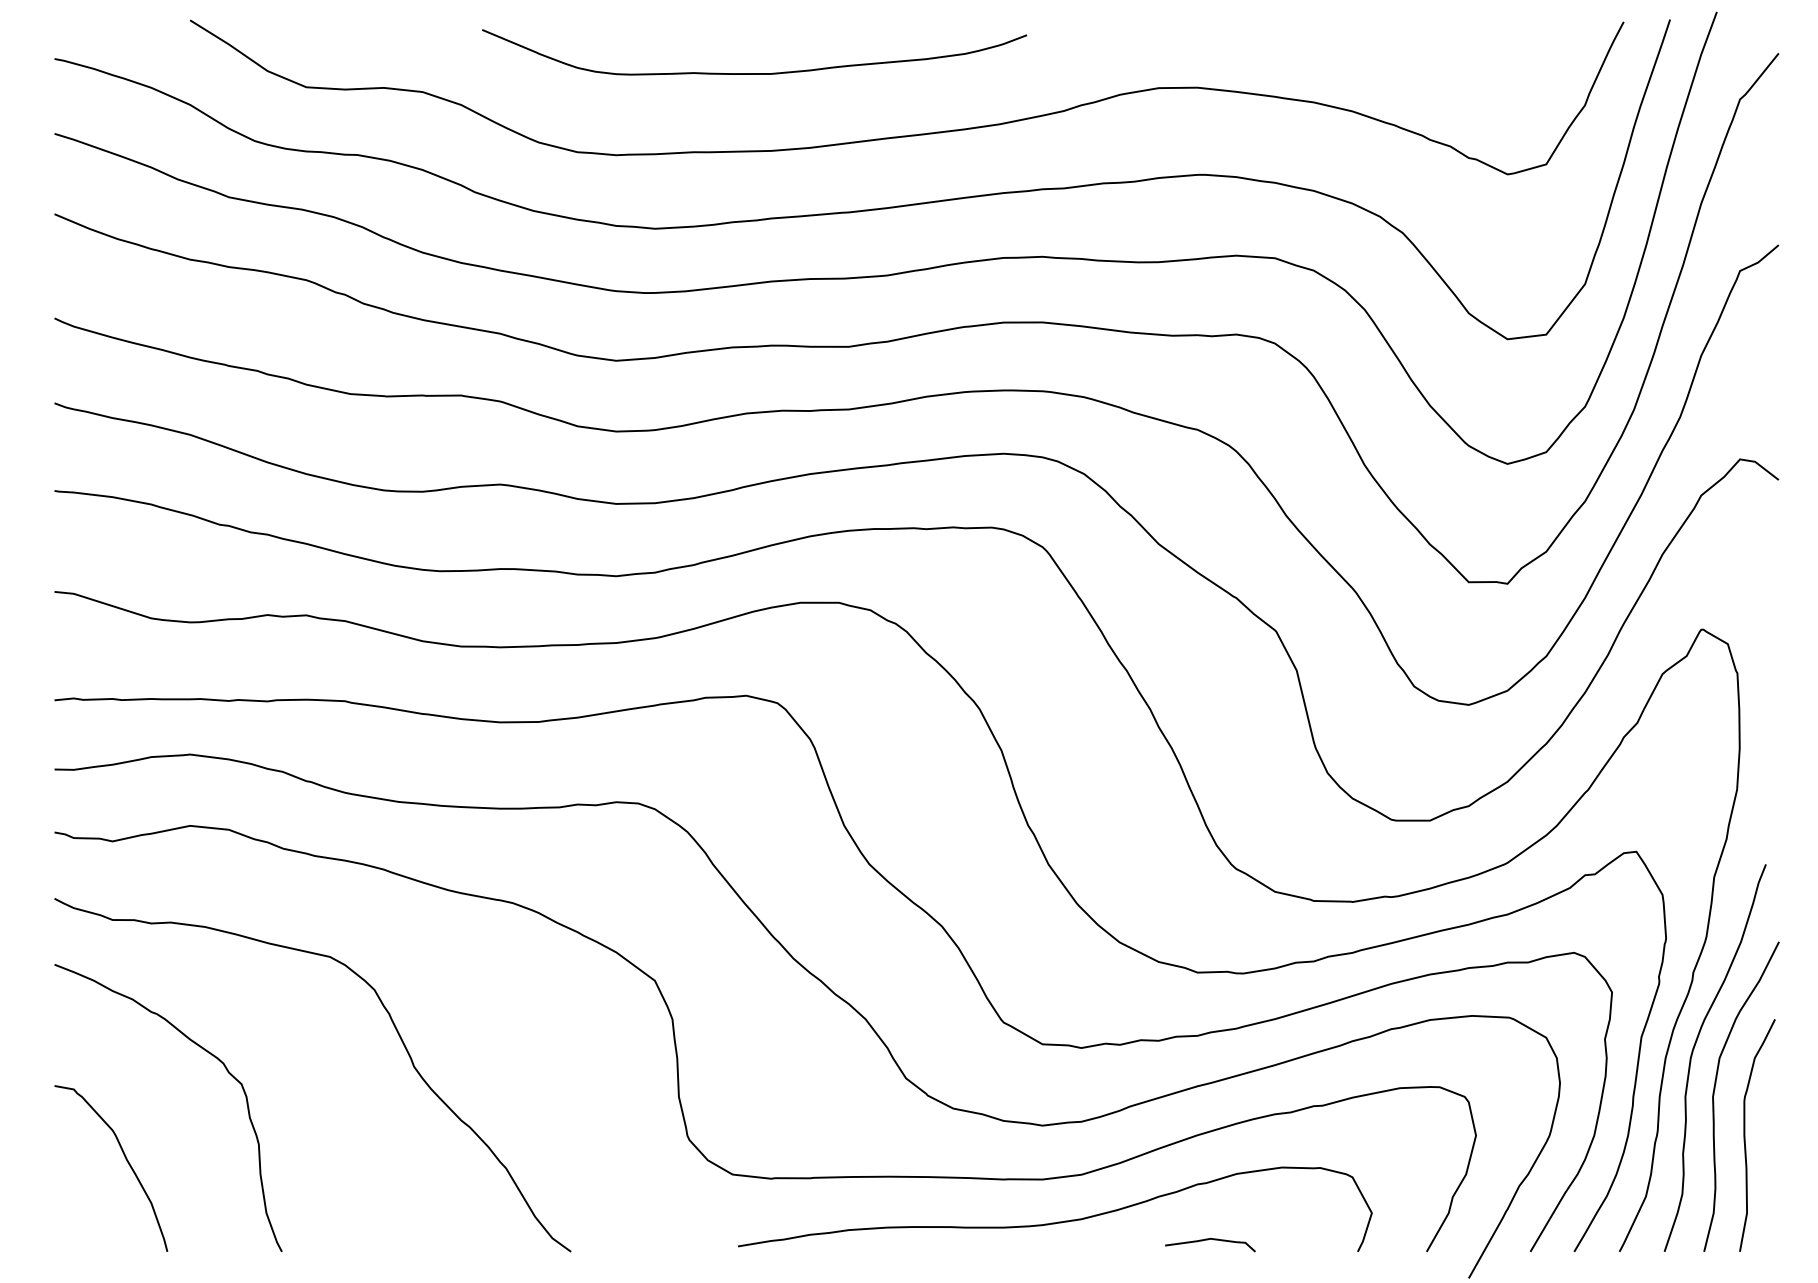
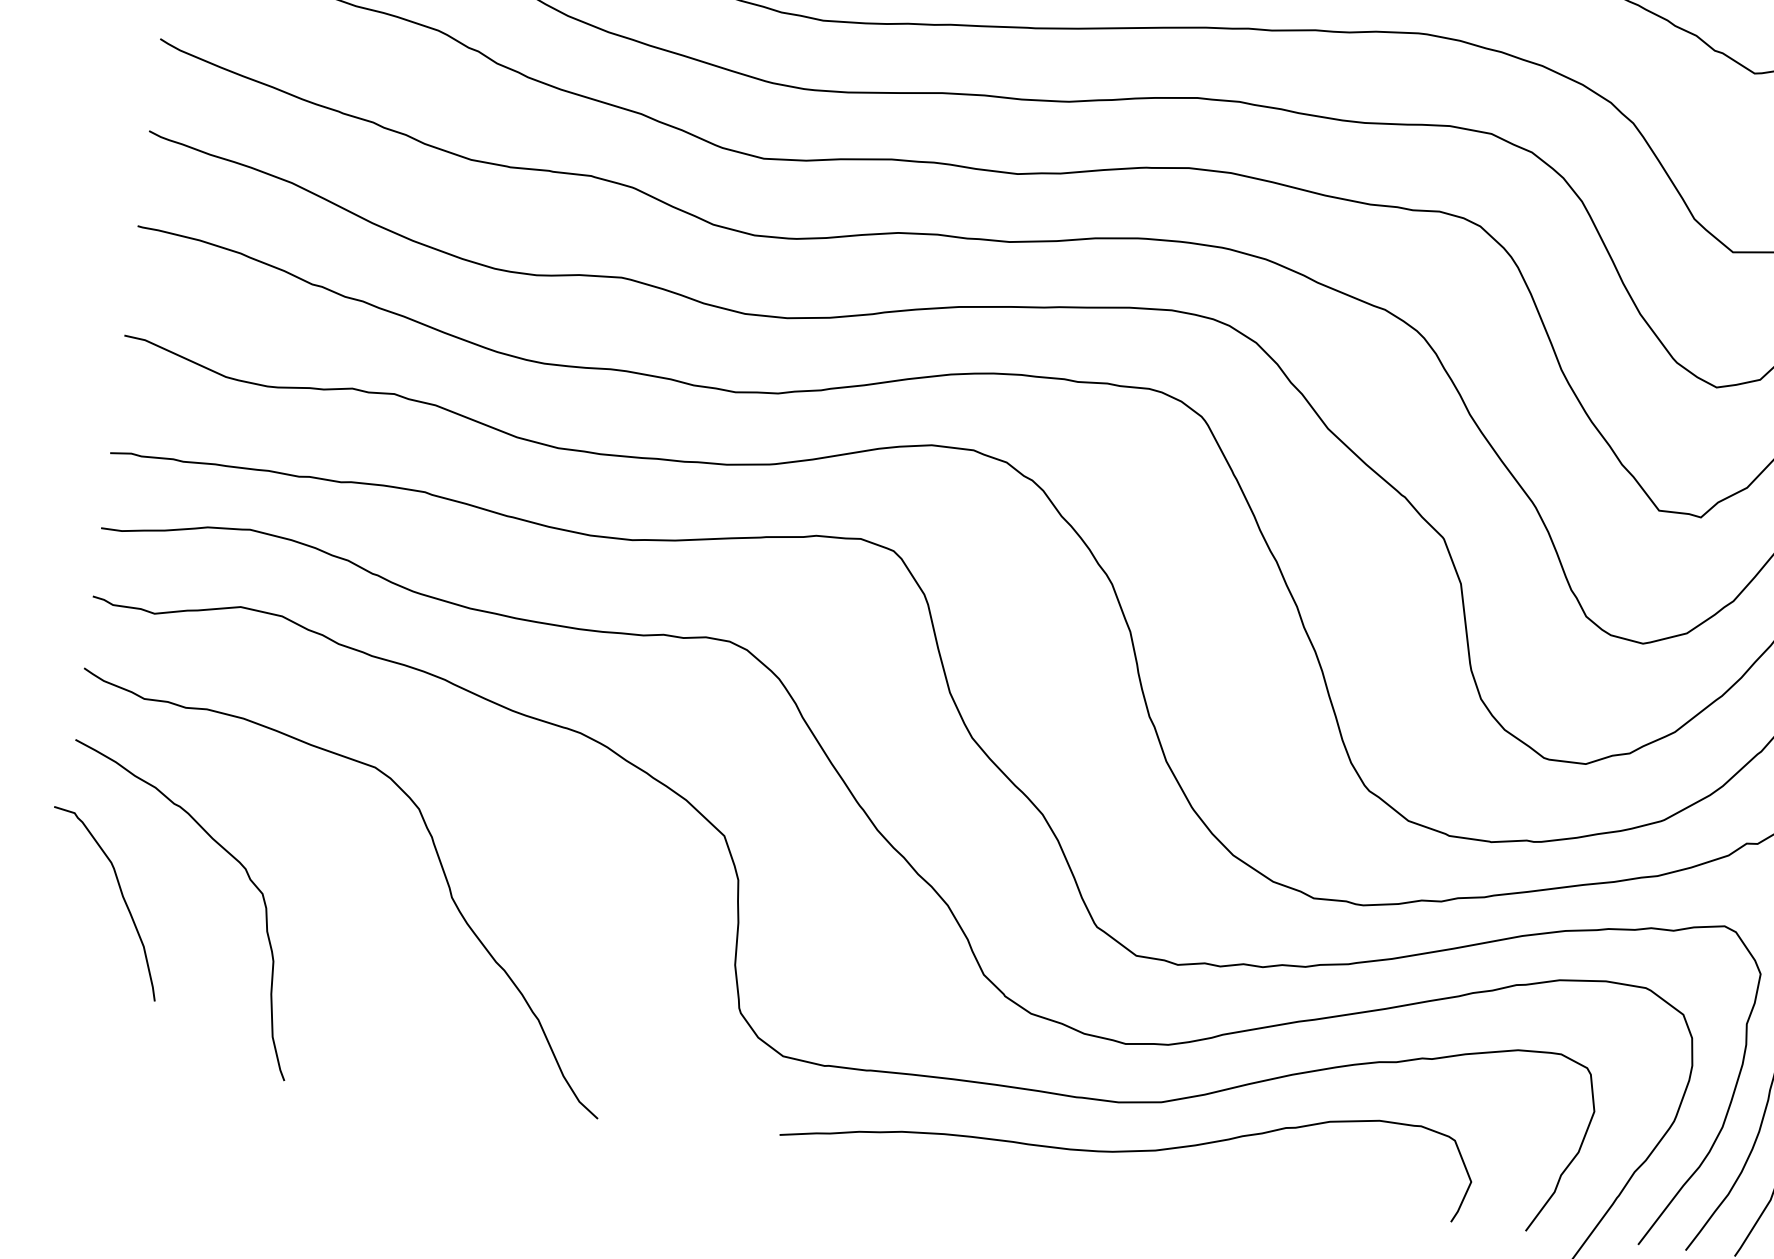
curve: (126, 1161) -> (122, 898), moved
curve: (1208, 1240) -> (1290, 1190), removed

